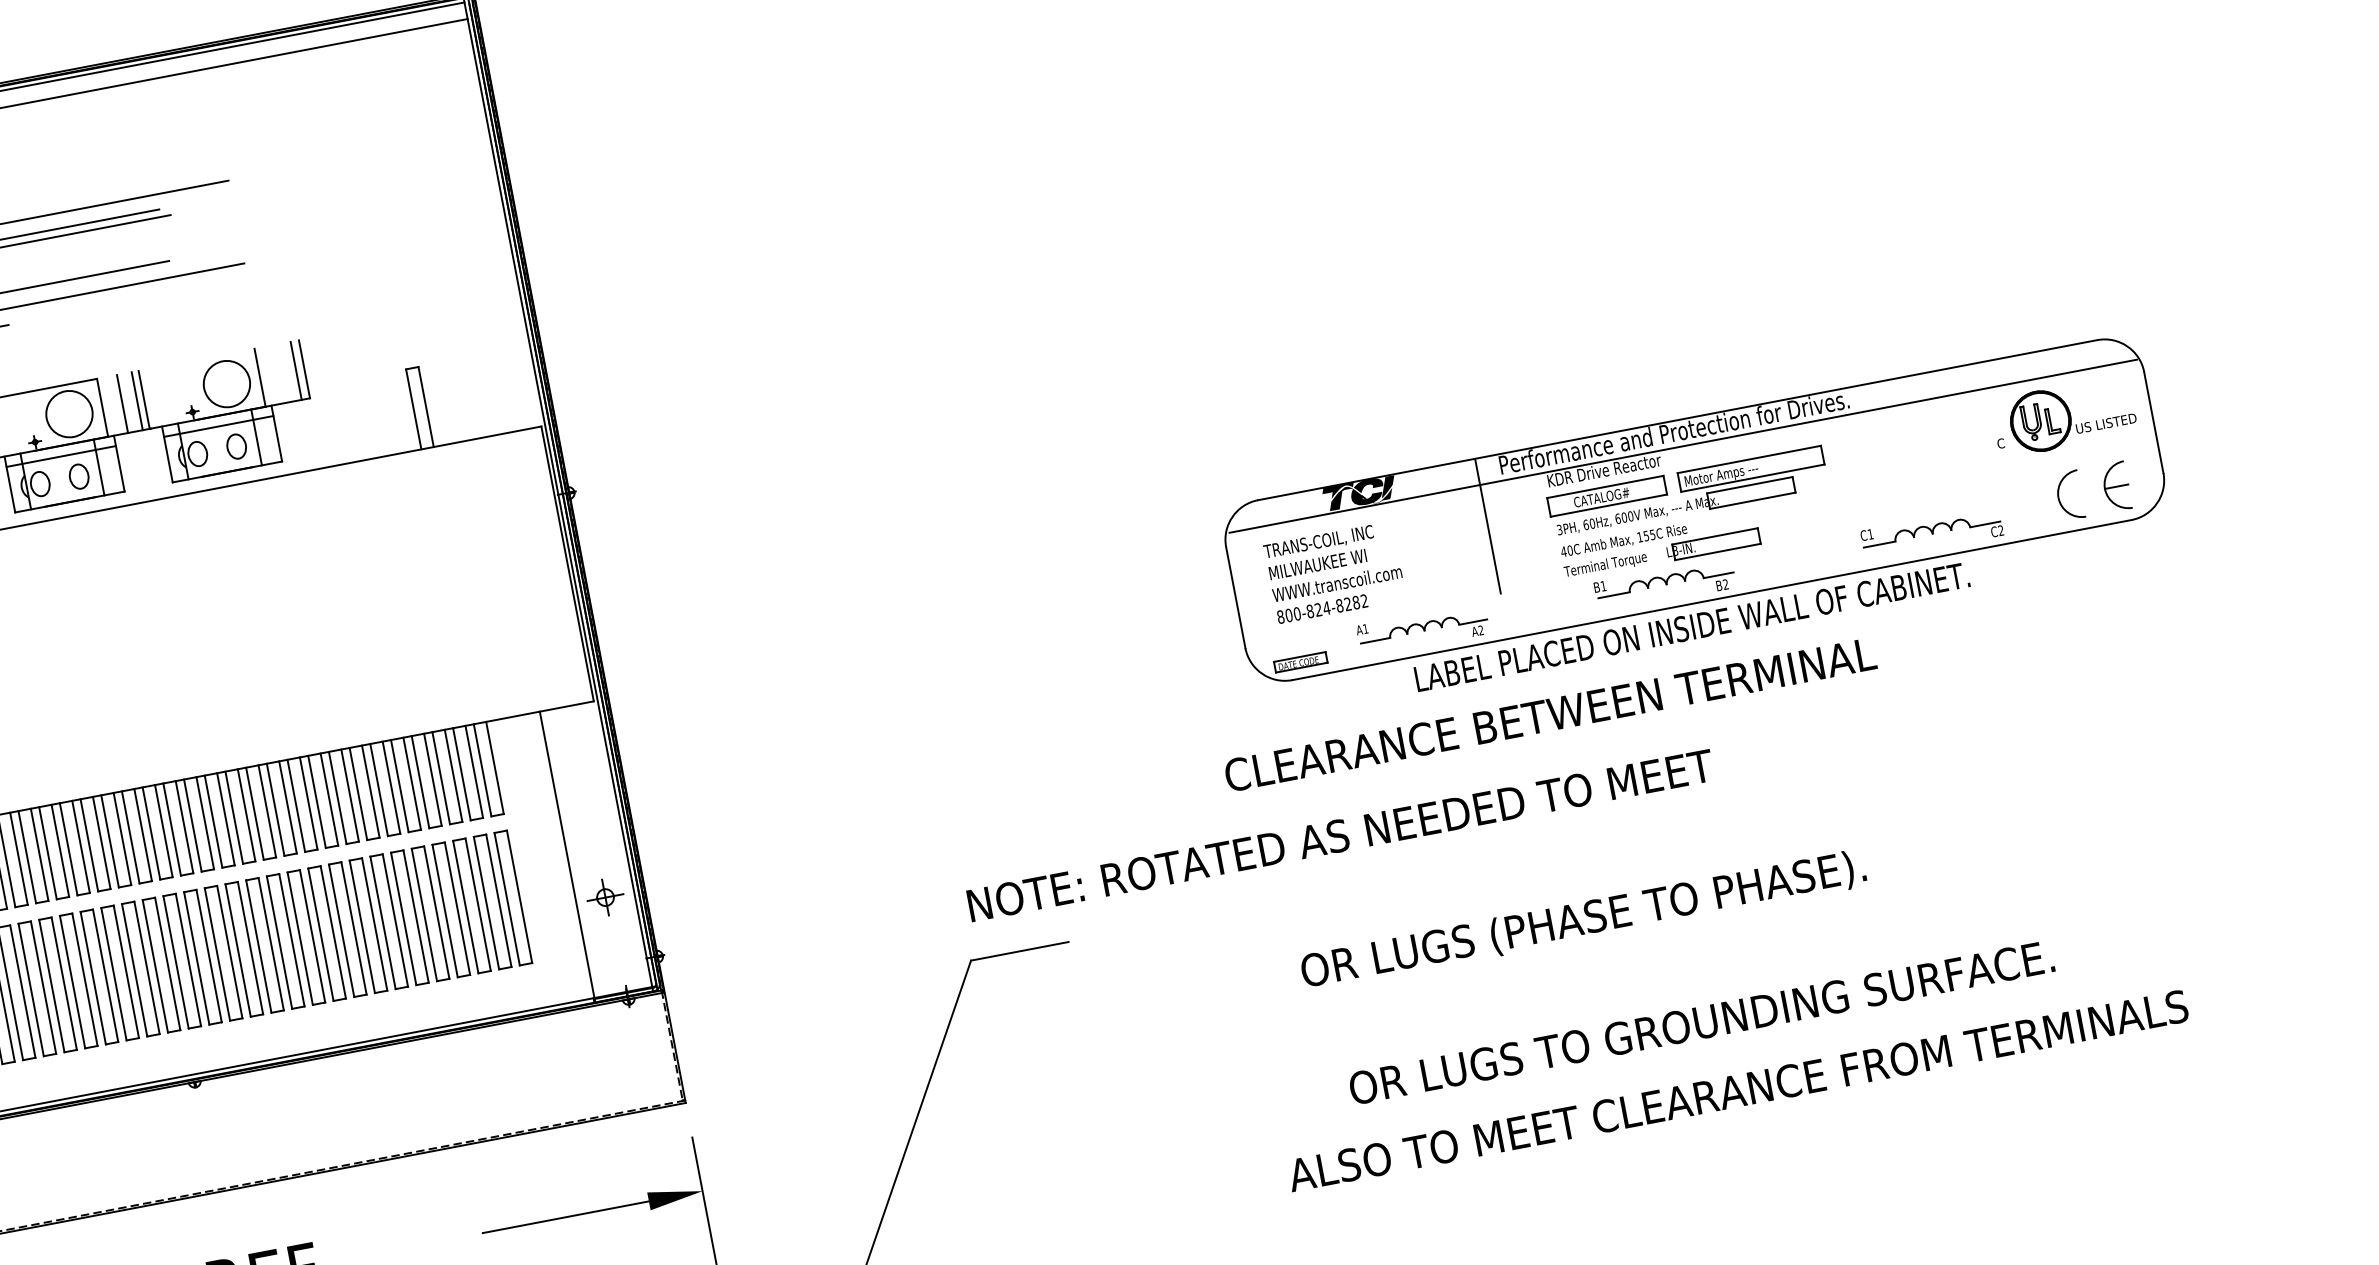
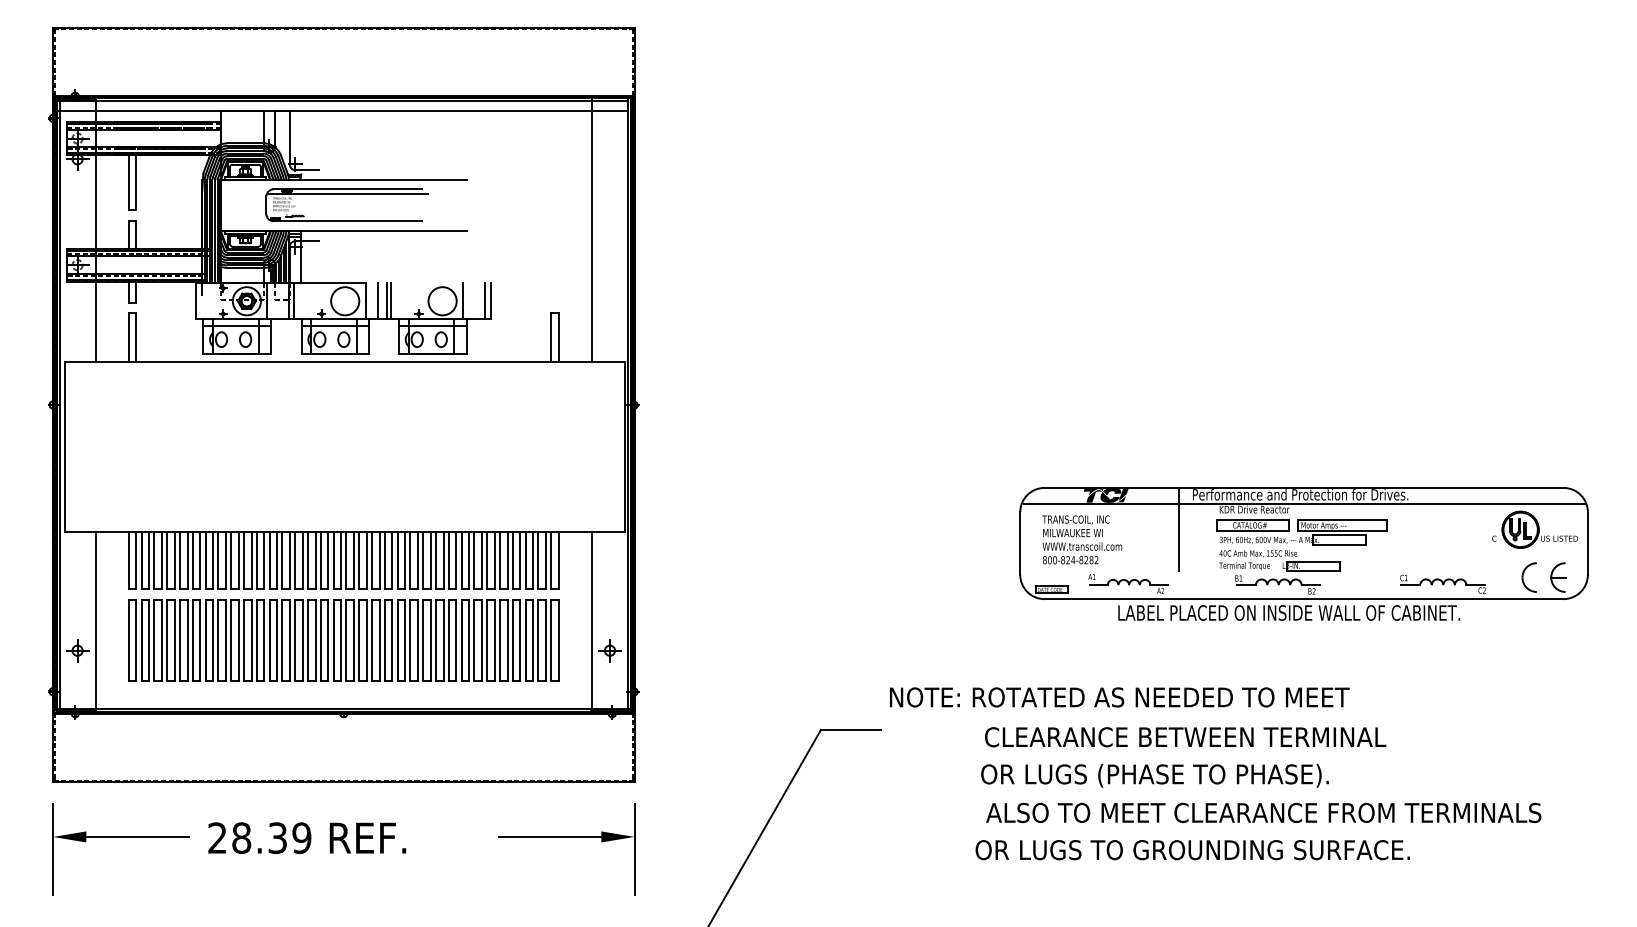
line: (445, 222) -> (591, 229), added
text: (1550, 715) -> (1185, 737), moved
text: (1340, 835) -> (1119, 697), moved
text: (1582, 920) -> (1154, 775), moved
text: (1701, 1023) -> (1192, 850), moved
text: (1737, 1090) -> (1263, 812), moved

